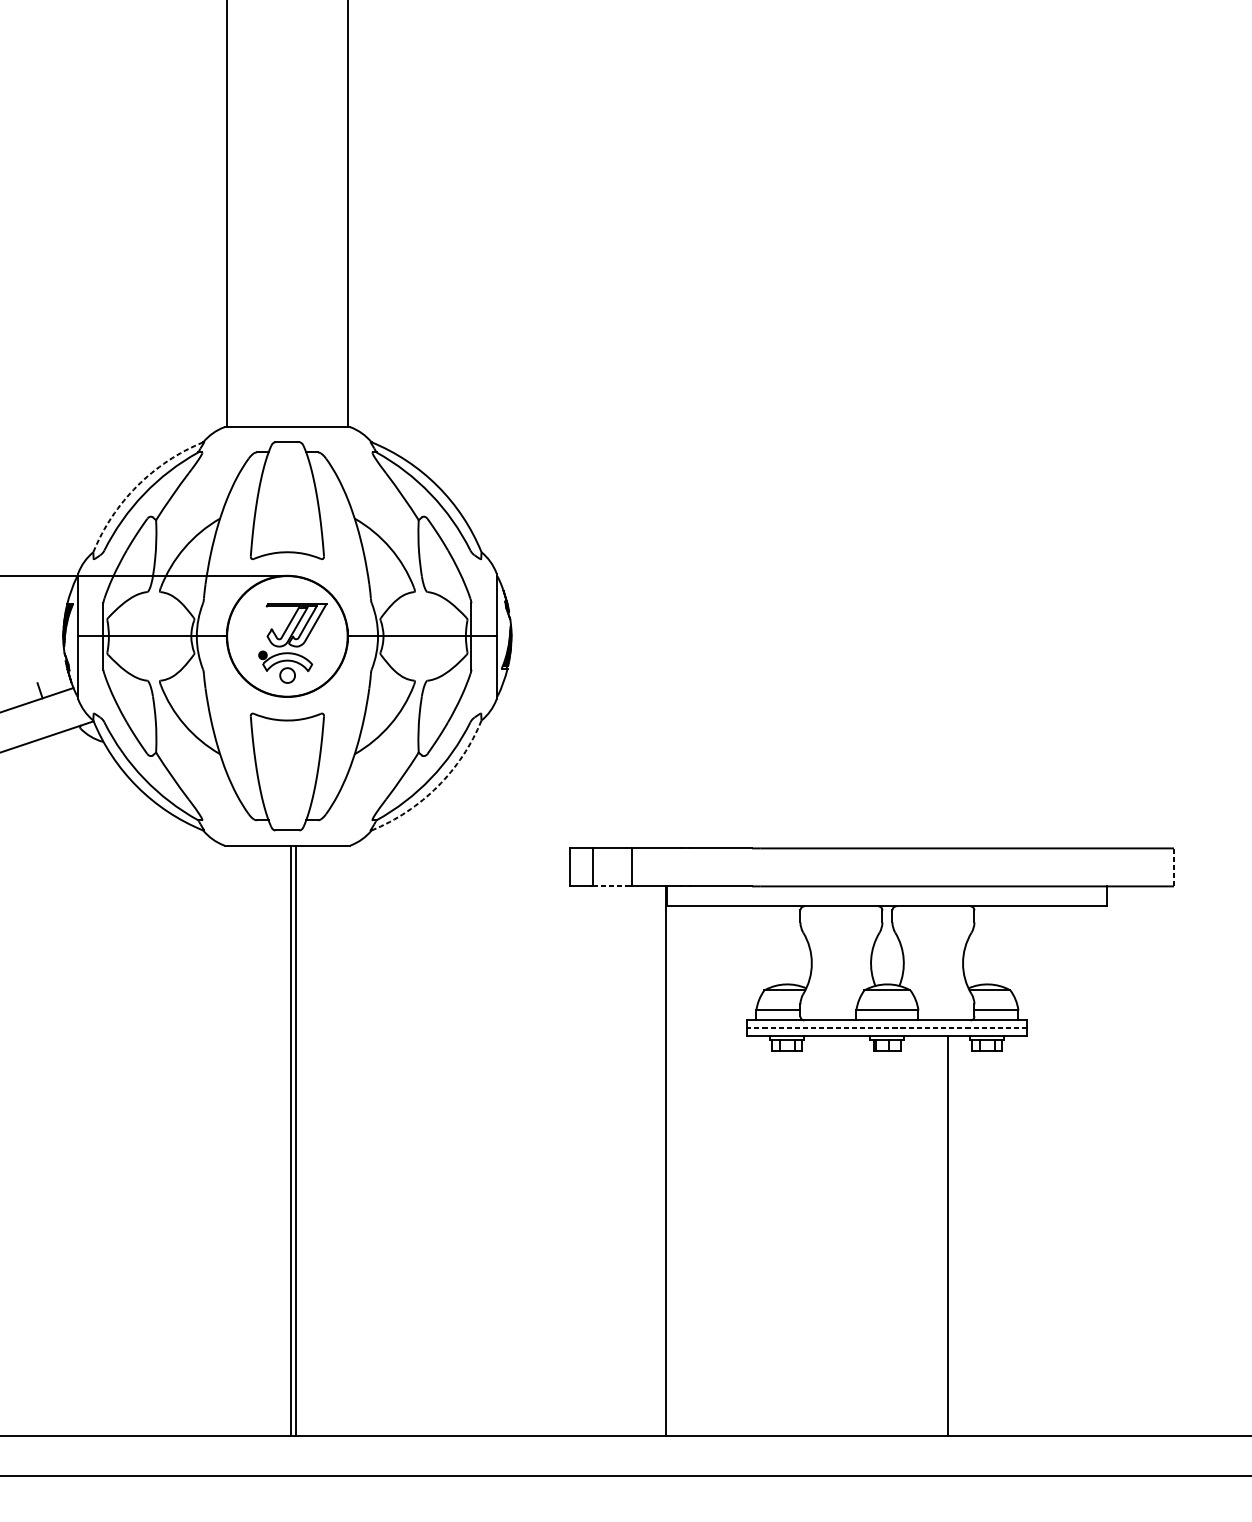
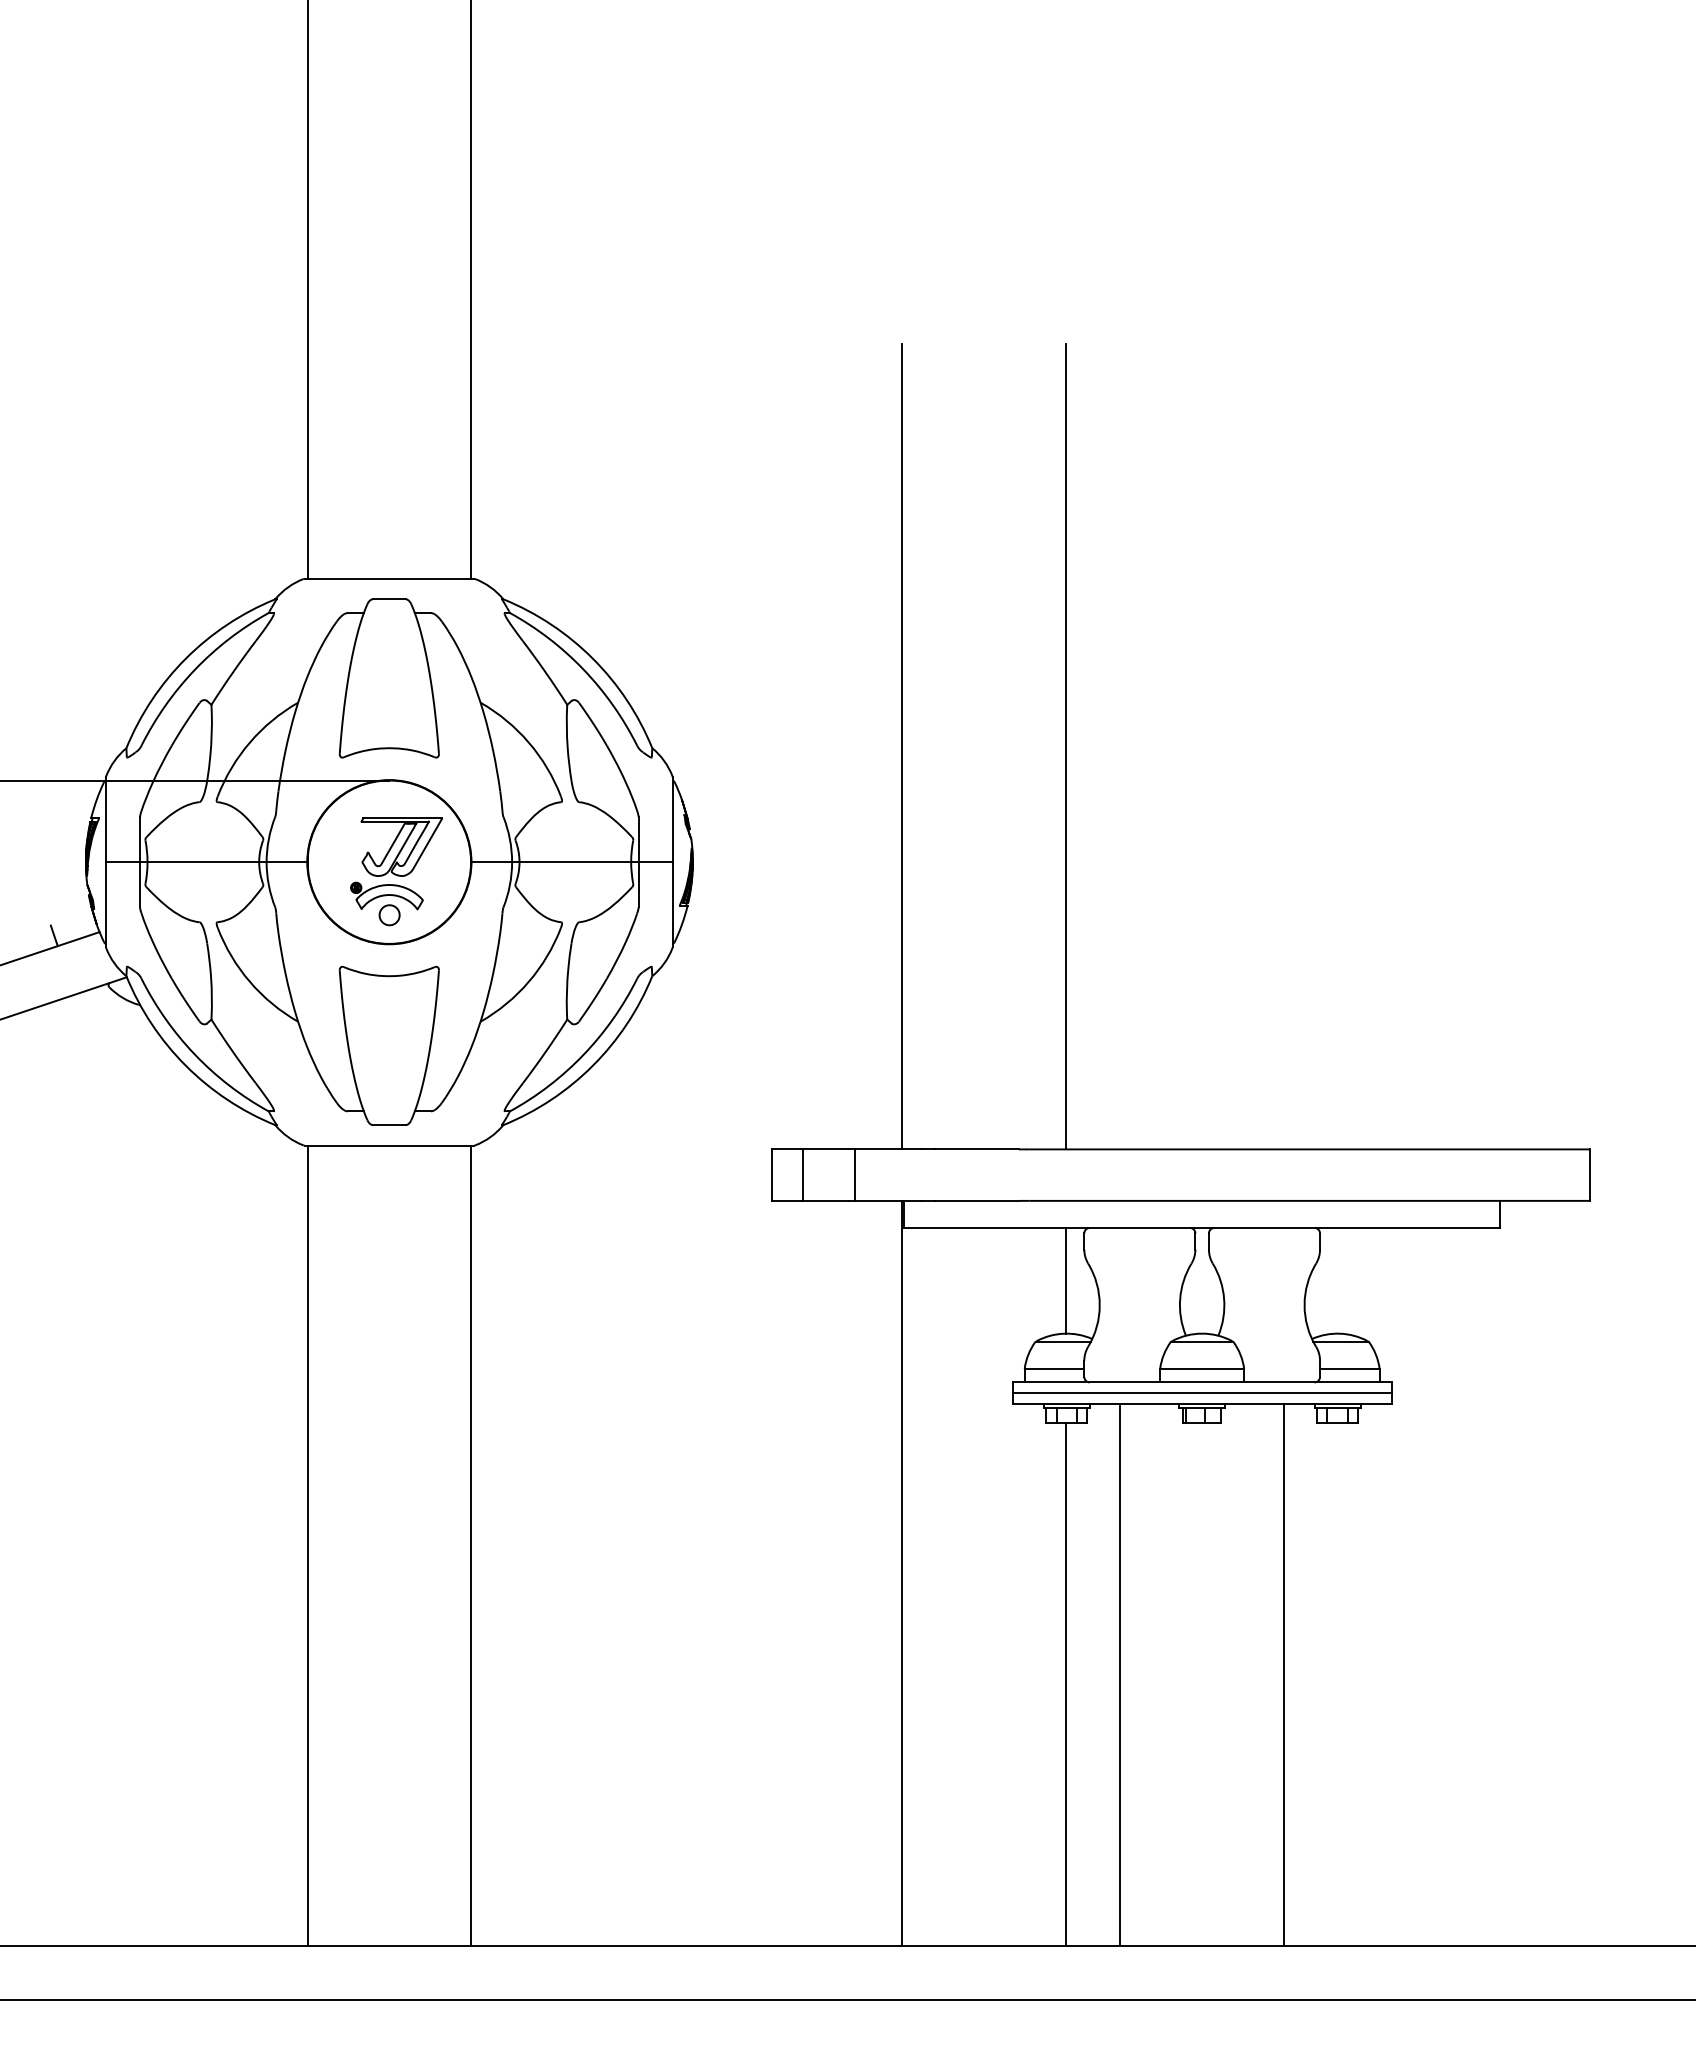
arc: (136, 486) -> (185, 658), dashed -> solid
line: (666, 550) -> (902, 746), added
line: (786, 550) -> (1065, 746), added
arc: (437, 786) -> (592, 1065), dashed -> solid
line: (1174, 867) -> (1590, 1175), dashed -> solid
line: (609, 886) -> (825, 1200), dashed -> solid
line: (786, 945) -> (1065, 1280), added
line: (887, 1028) -> (1202, 1393), dashed -> solid
line: (290, 1140) -> (307, 1545), moved
line: (296, 1140) -> (471, 1545), moved
line: (827, 1236) -> (1120, 1674), added
line: (786, 1243) -> (1065, 1684), added

